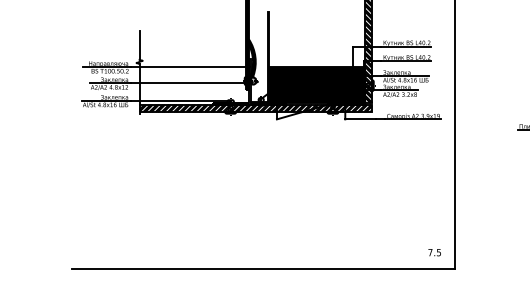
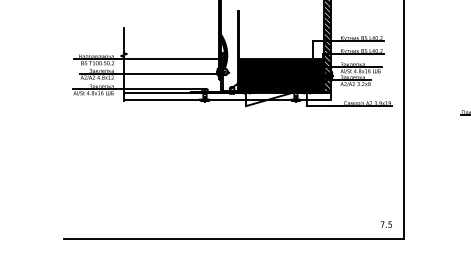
hatch: (254, 108) -> (226, 96), removed

